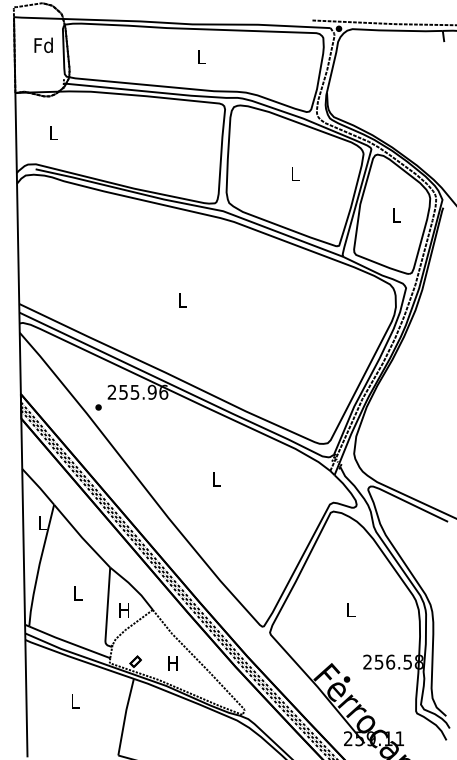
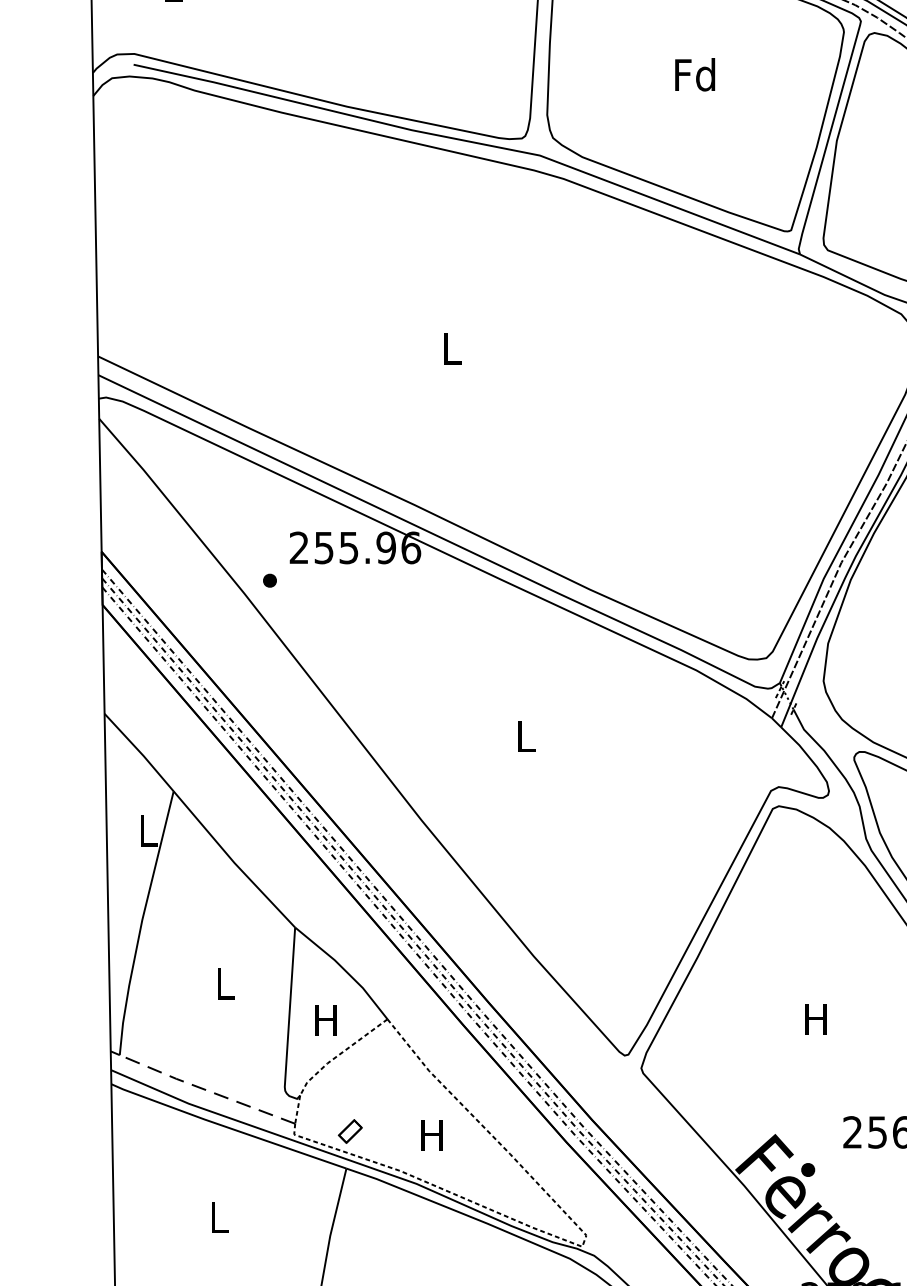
text: (294, 173) -> (694, 73), L -> Fd
text: (350, 609) -> (815, 1018), L -> H
line: (68, 642) -> (204, 1089), solid -> dashed

